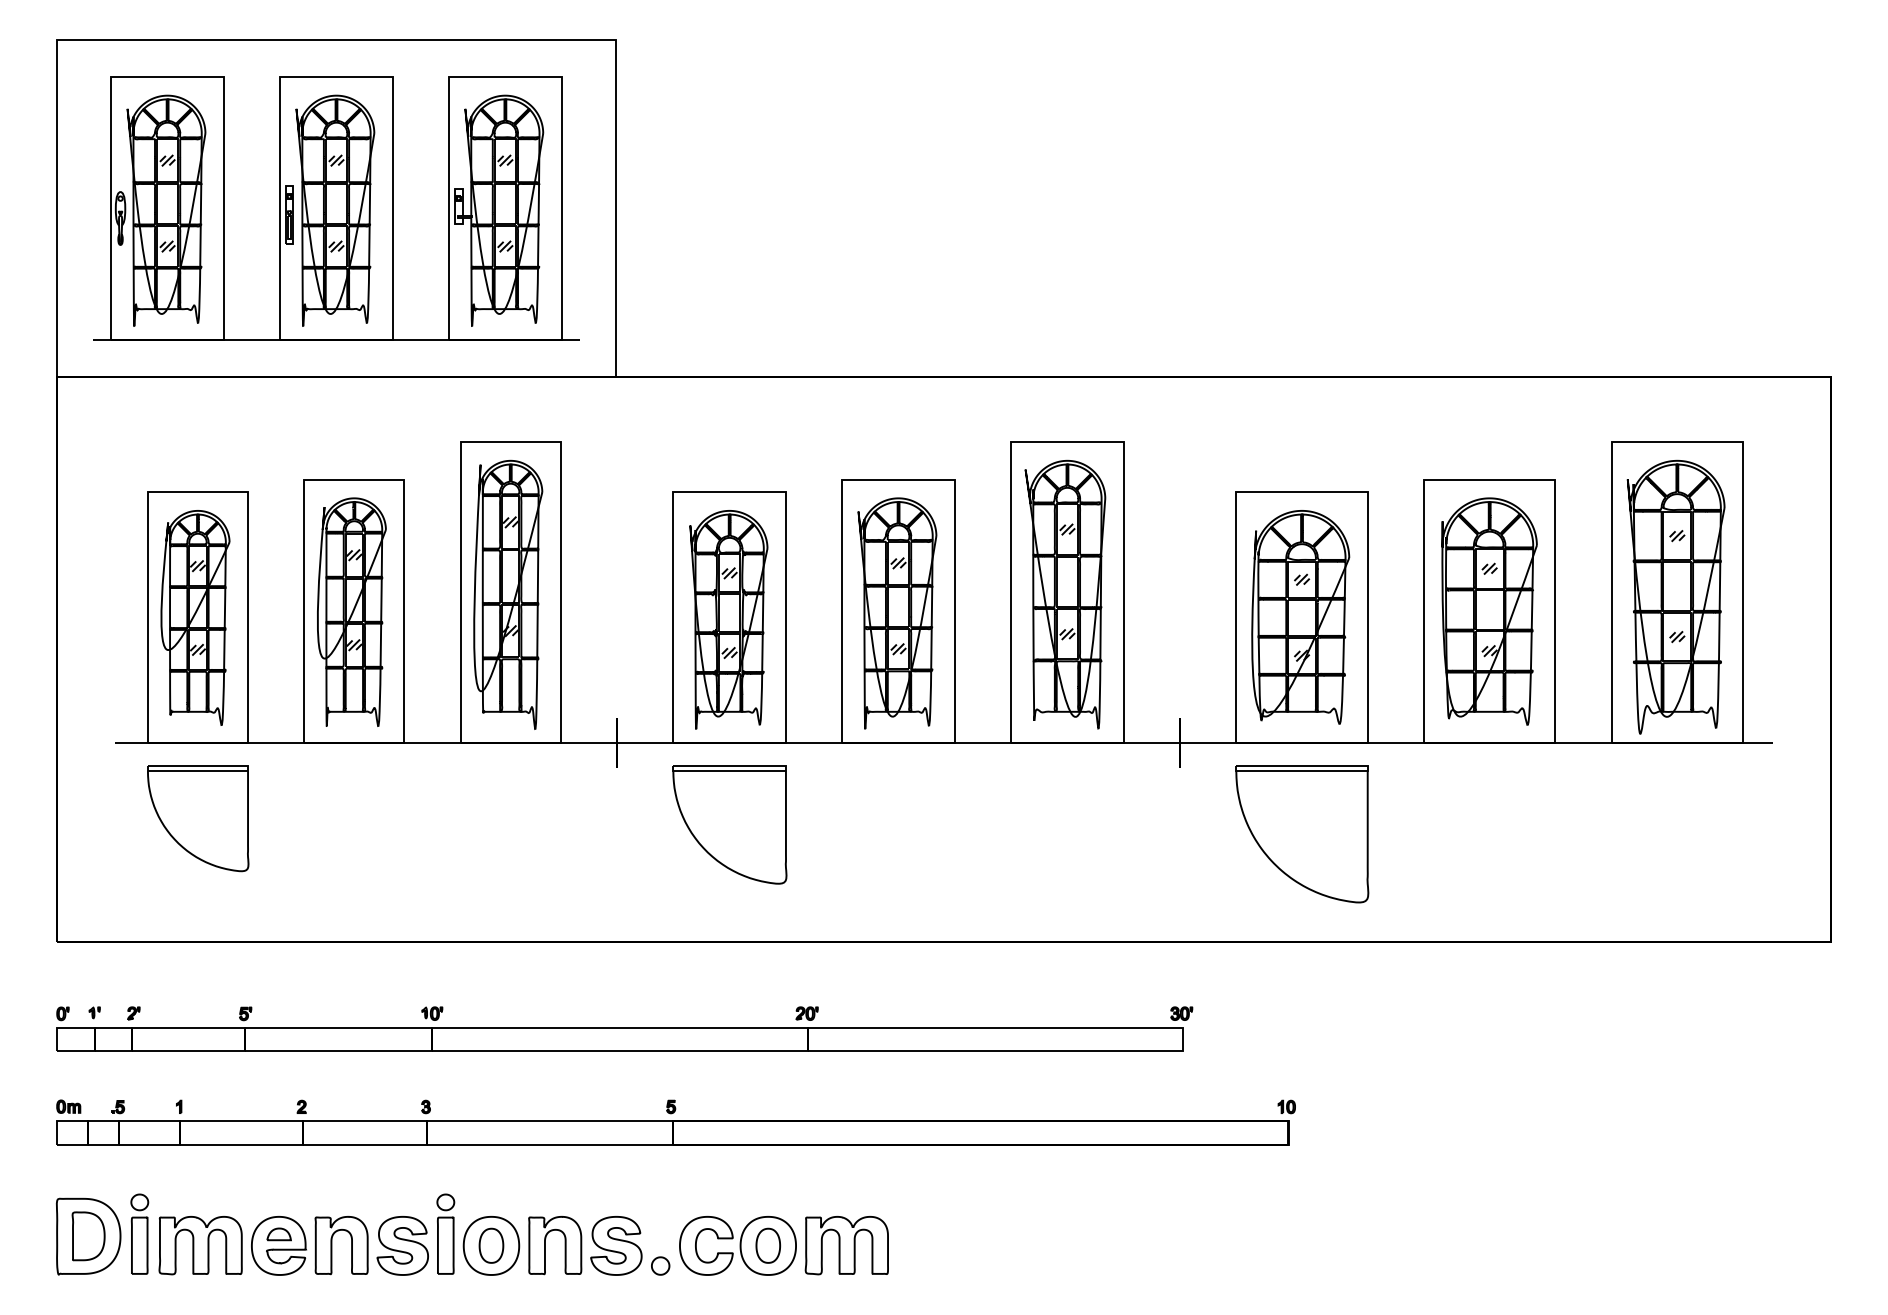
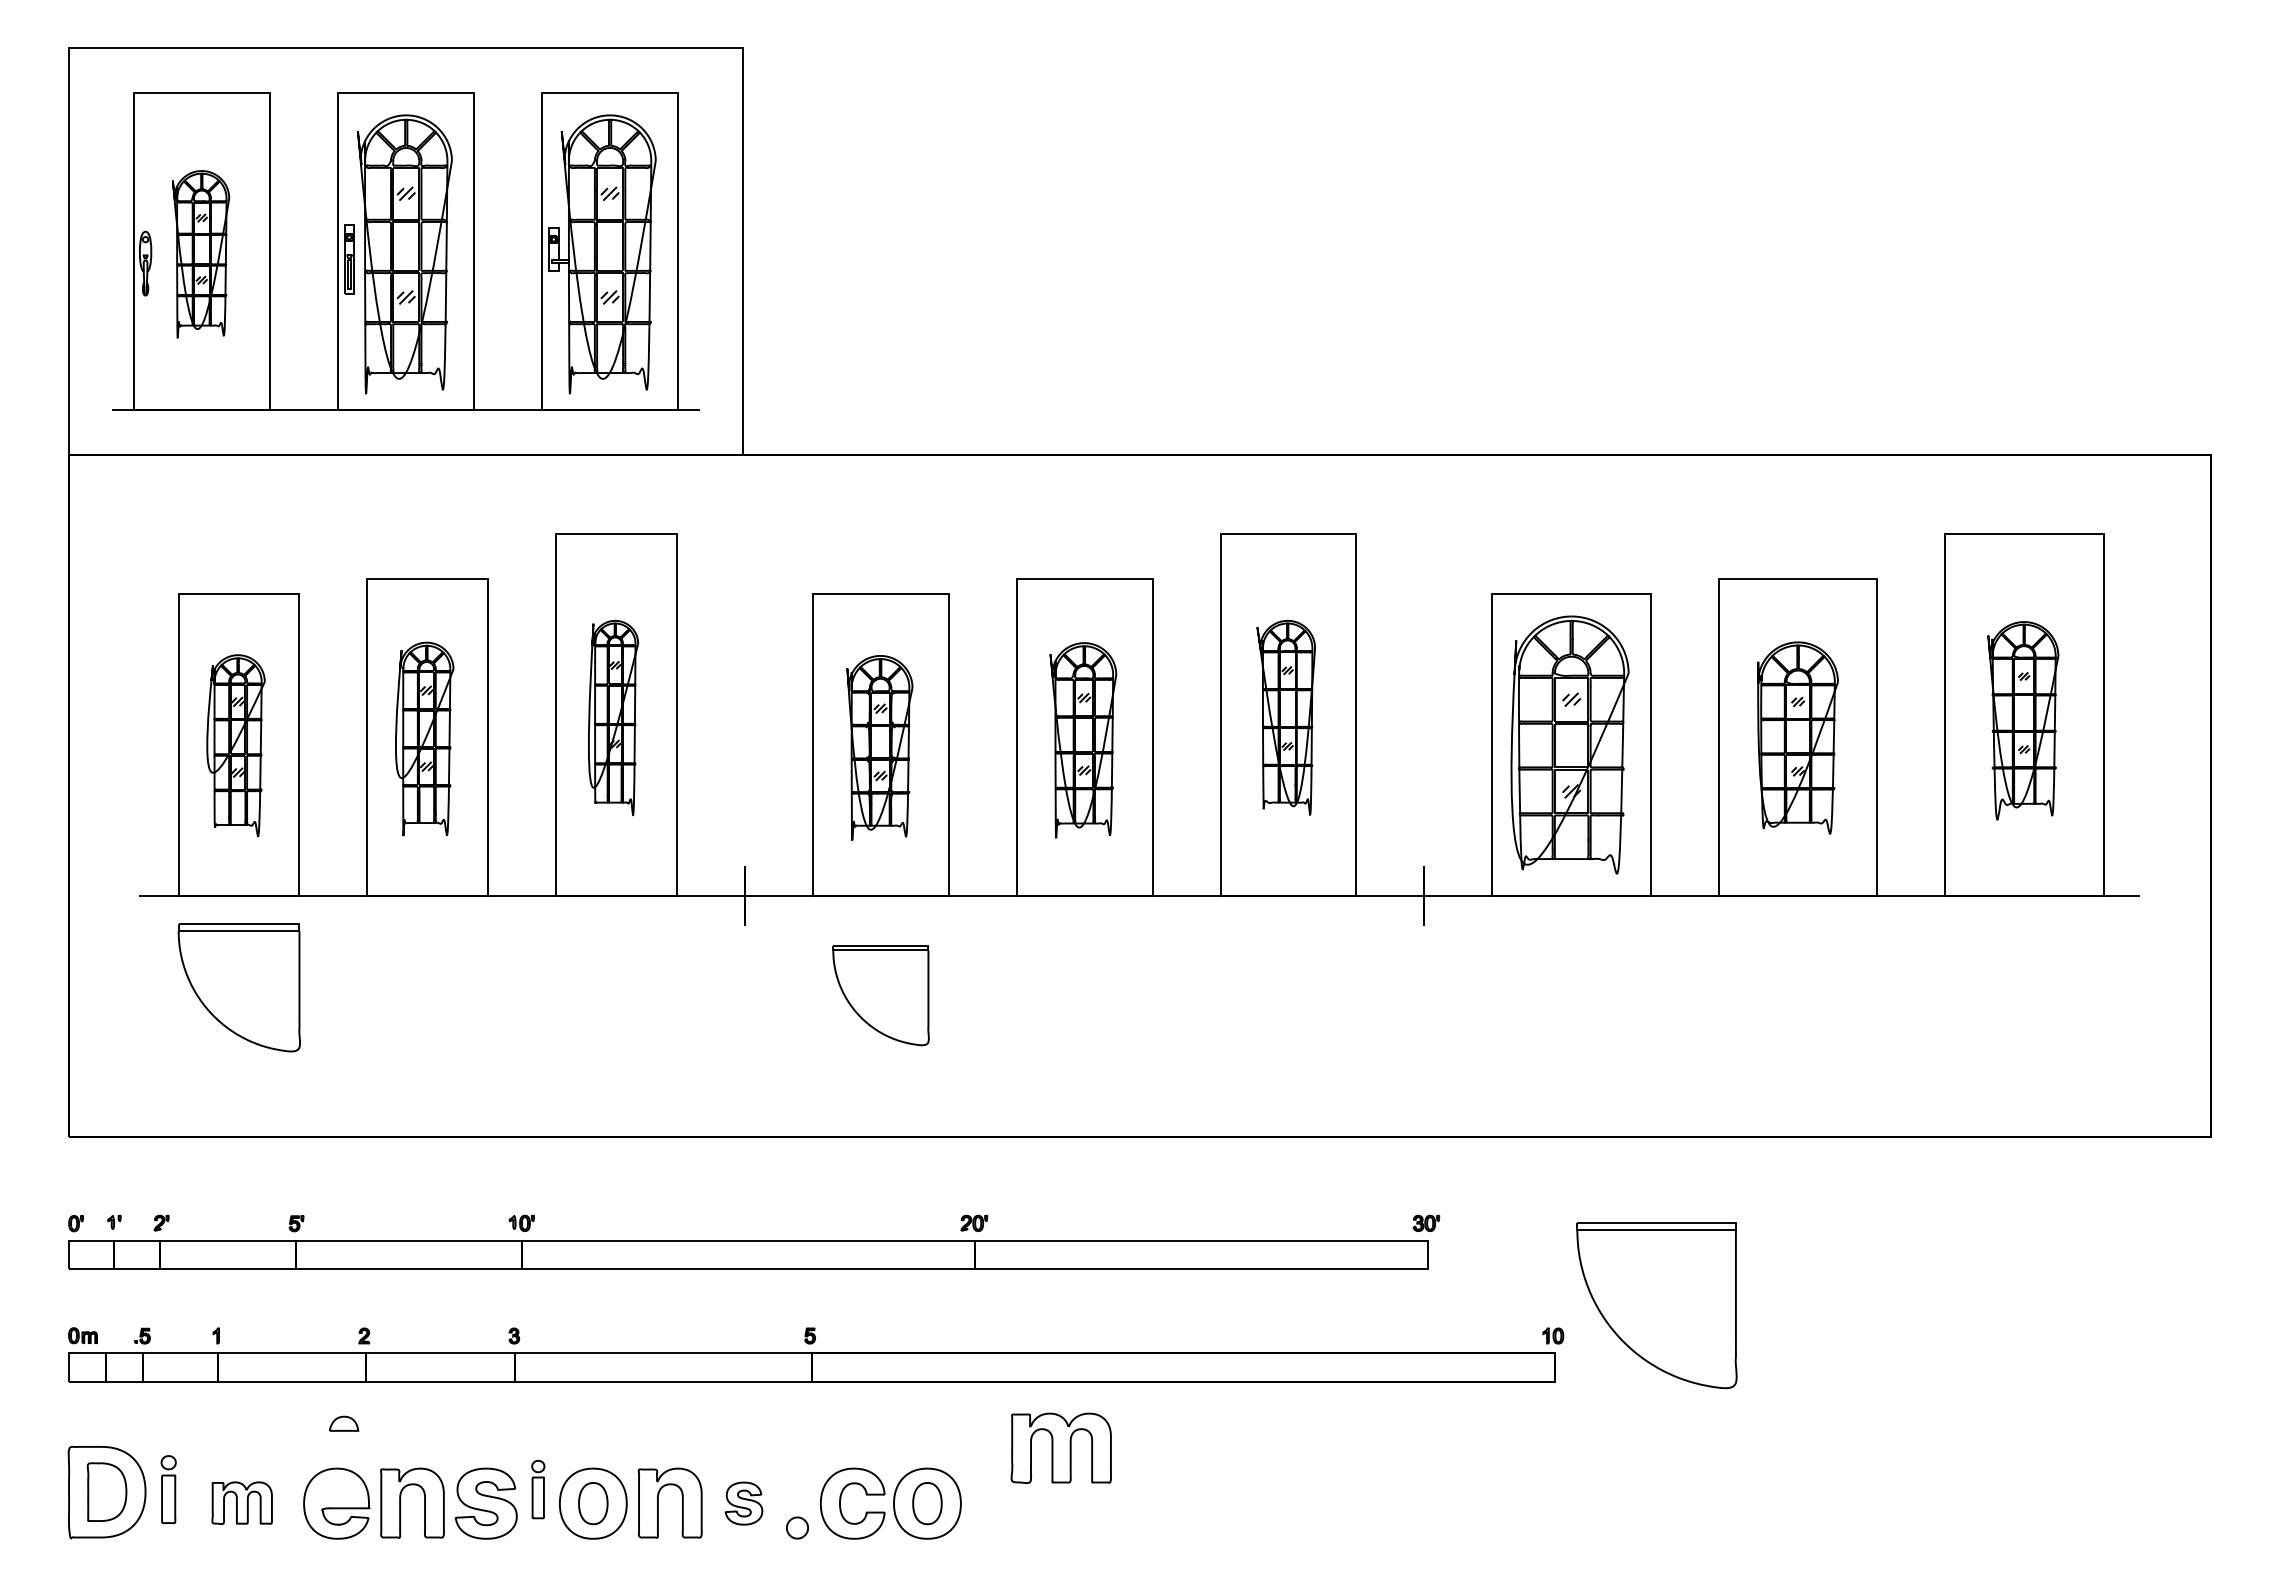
part: (166, 210) -> (200, 254), size x0.6
part: (508, 594) -> (613, 717), size x0.6
part: (1065, 594) -> (1286, 717), size x0.6
part: (1676, 597) -> (2023, 720), size x0.6
part: (351, 611) -> (424, 738), size x0.7
part: (1489, 611) -> (1797, 737), size x0.7
part: (897, 613) -> (1083, 740), size x0.7
part: (195, 617) -> (235, 745), size x0.7
part: (728, 619) -> (879, 747), size x0.7
part: (729, 824) -> (880, 995), size x0.7
part: (1301, 833) -> (1656, 1305), moved
part: (139, 1234) -> (168, 1489), size x0.7
part: (279, 1234) -> (344, 1423), moved
part: (446, 1234) -> (538, 1489), size x0.6
part: (200, 1244) -> (241, 1502), size x0.6
part: (846, 1244) -> (1060, 1447), moved
part: (615, 1245) -> (743, 1503), size x0.6

